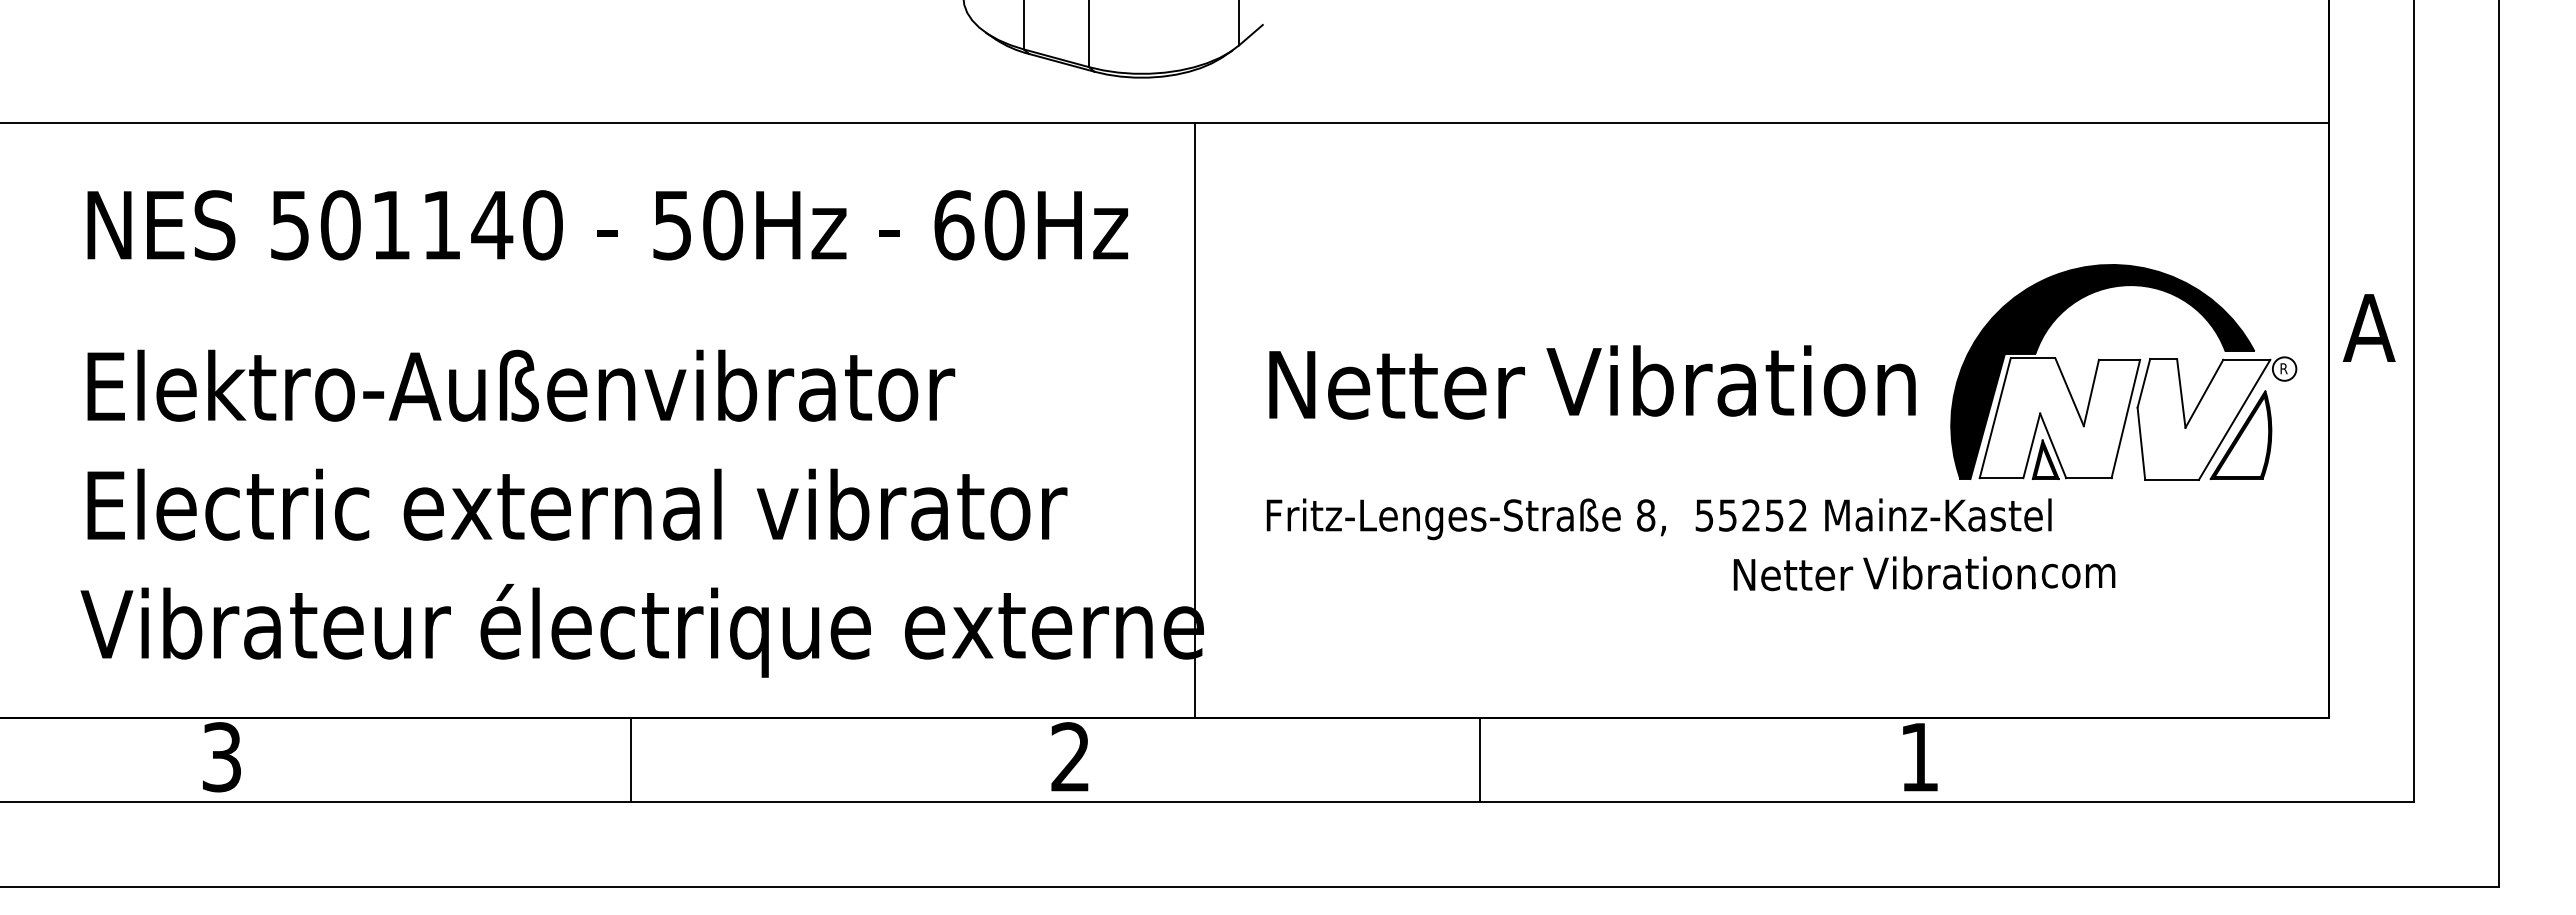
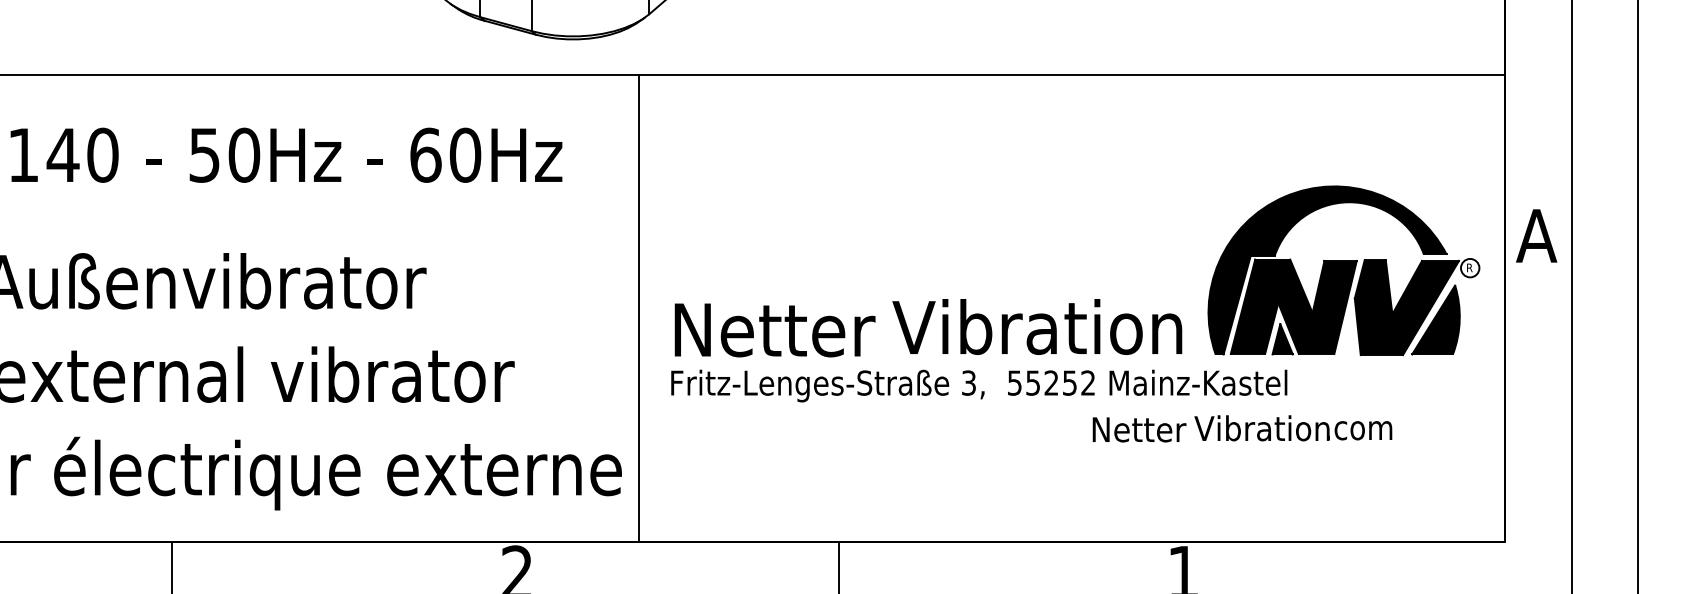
text: (1592, 382) -> (928, 328), moved
fill: (2059, 418) -> (1293, 306), added
fill: (2203, 419) -> (1406, 307), added
line: (1194, 420) -> (638, 308), moved
fill: (2241, 436) -> (1436, 321), added
fill: (2045, 461) -> (1282, 340), added
text: (1646, 515) -> (969, 383), 8, -> 3,
text: (1924, 573) -> (1242, 428), moved

